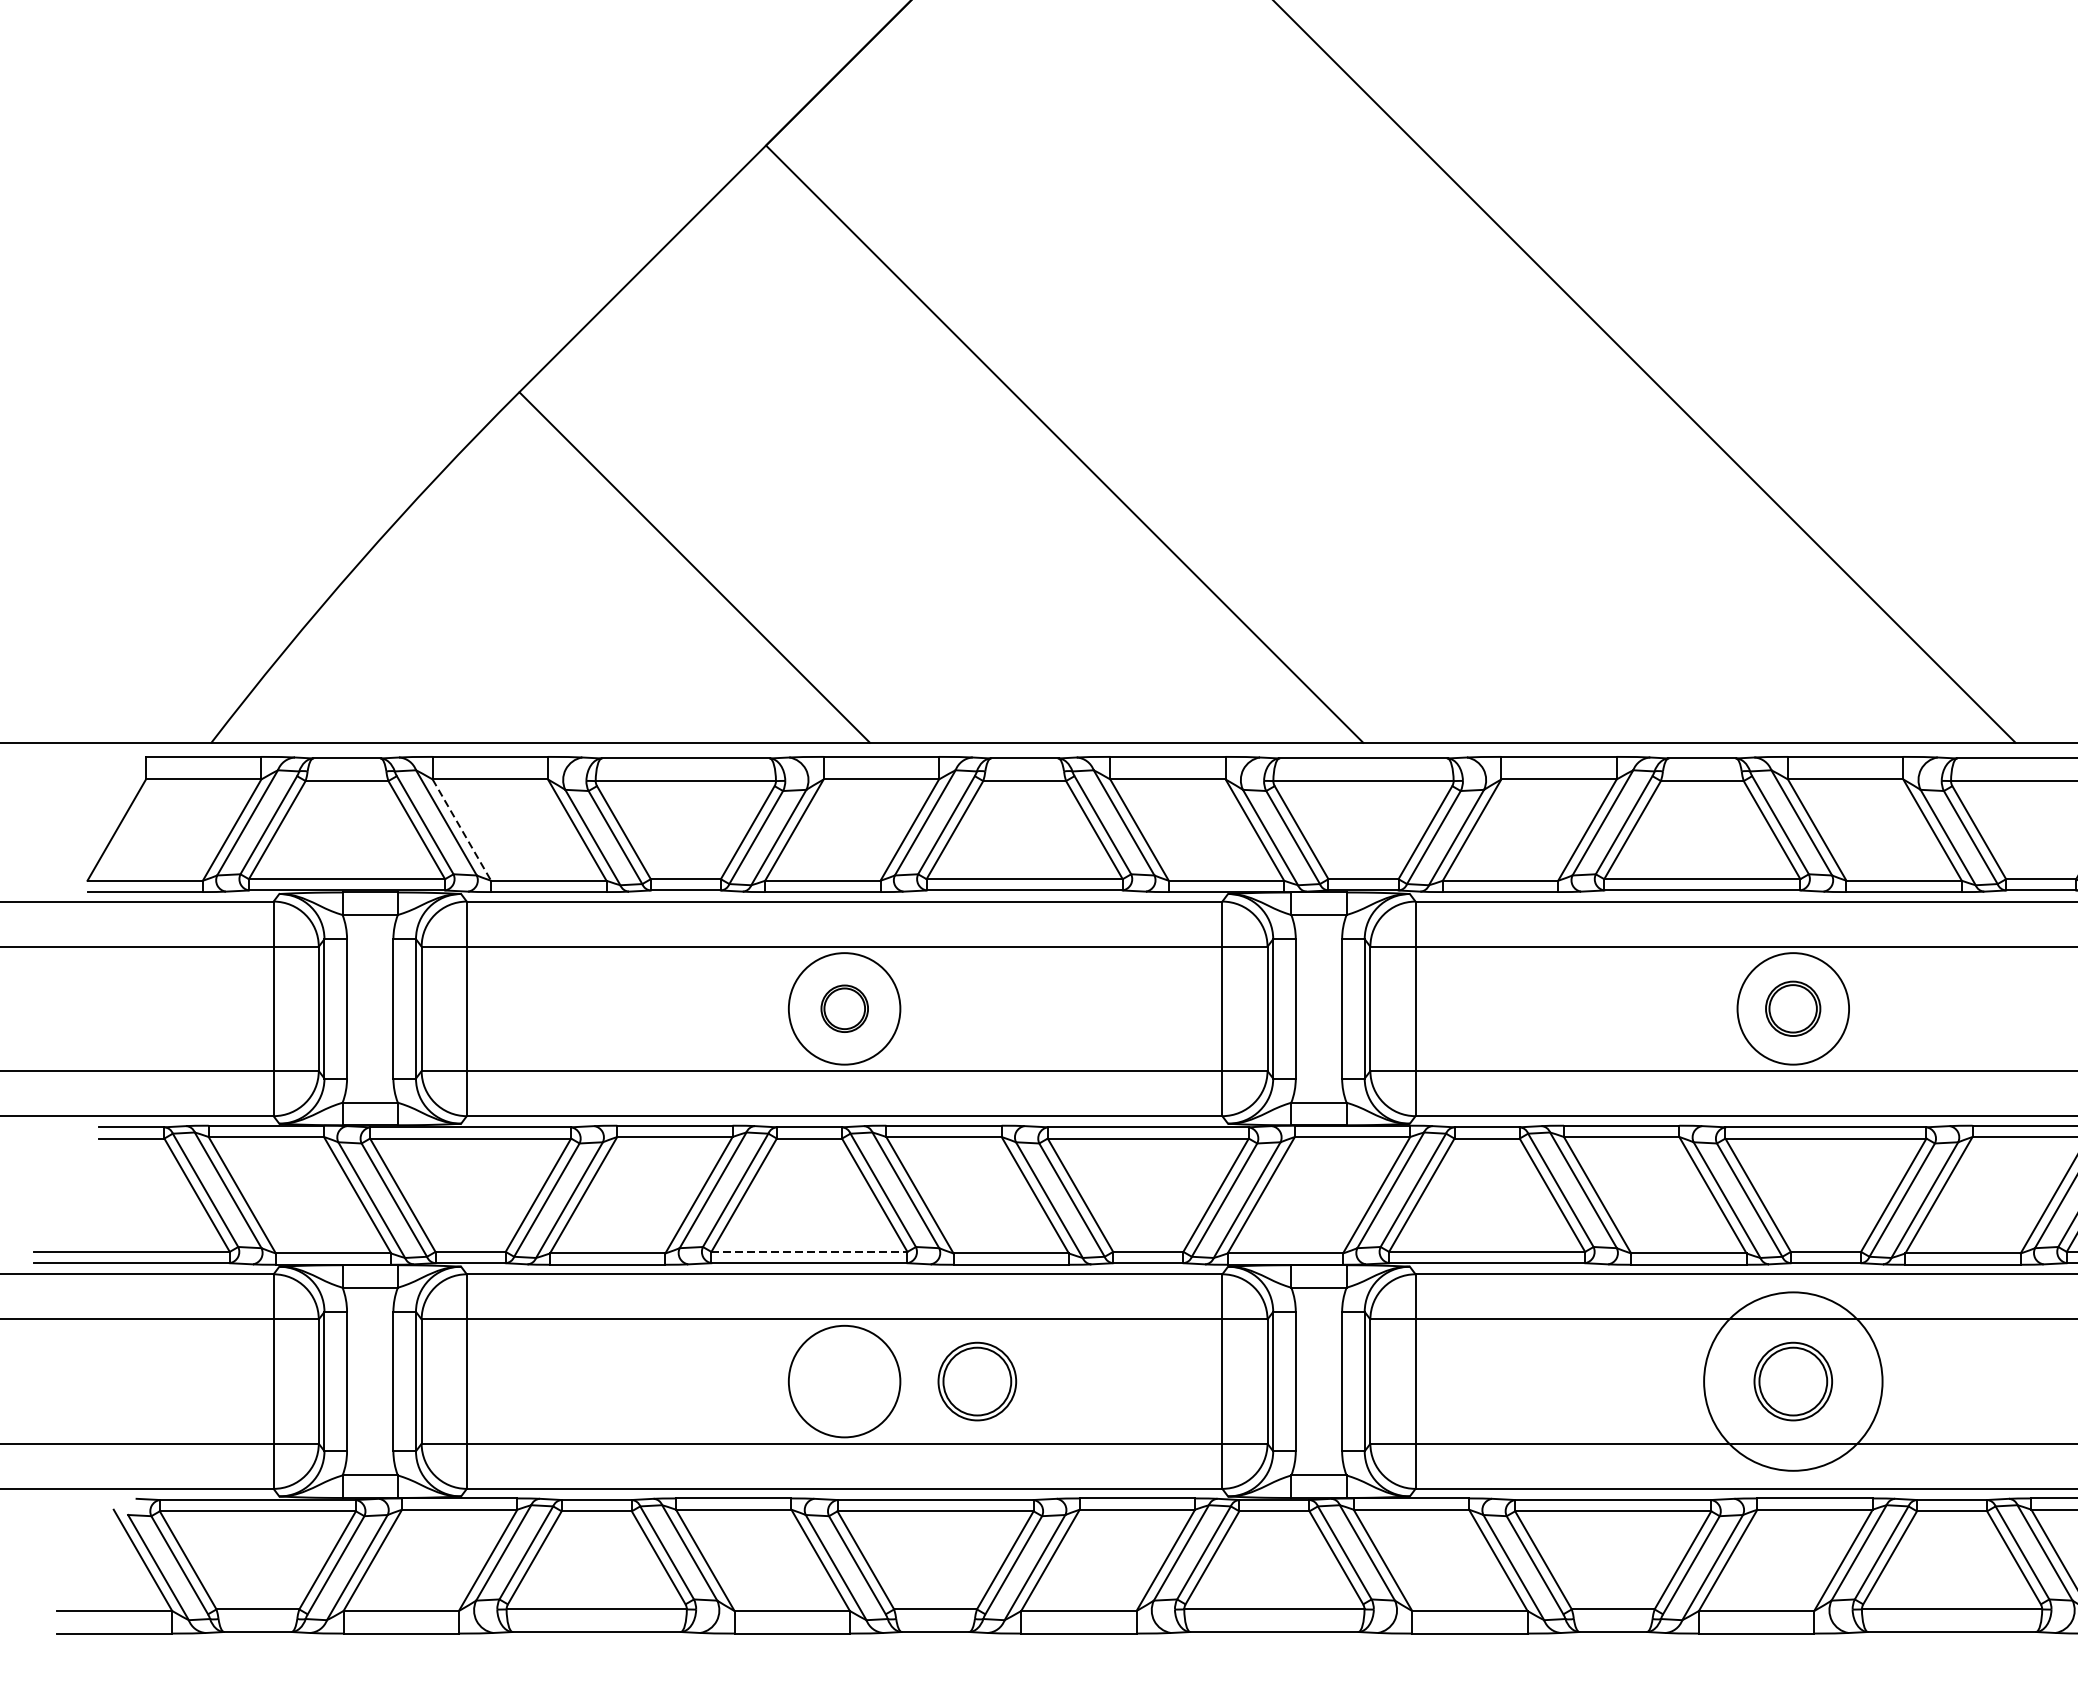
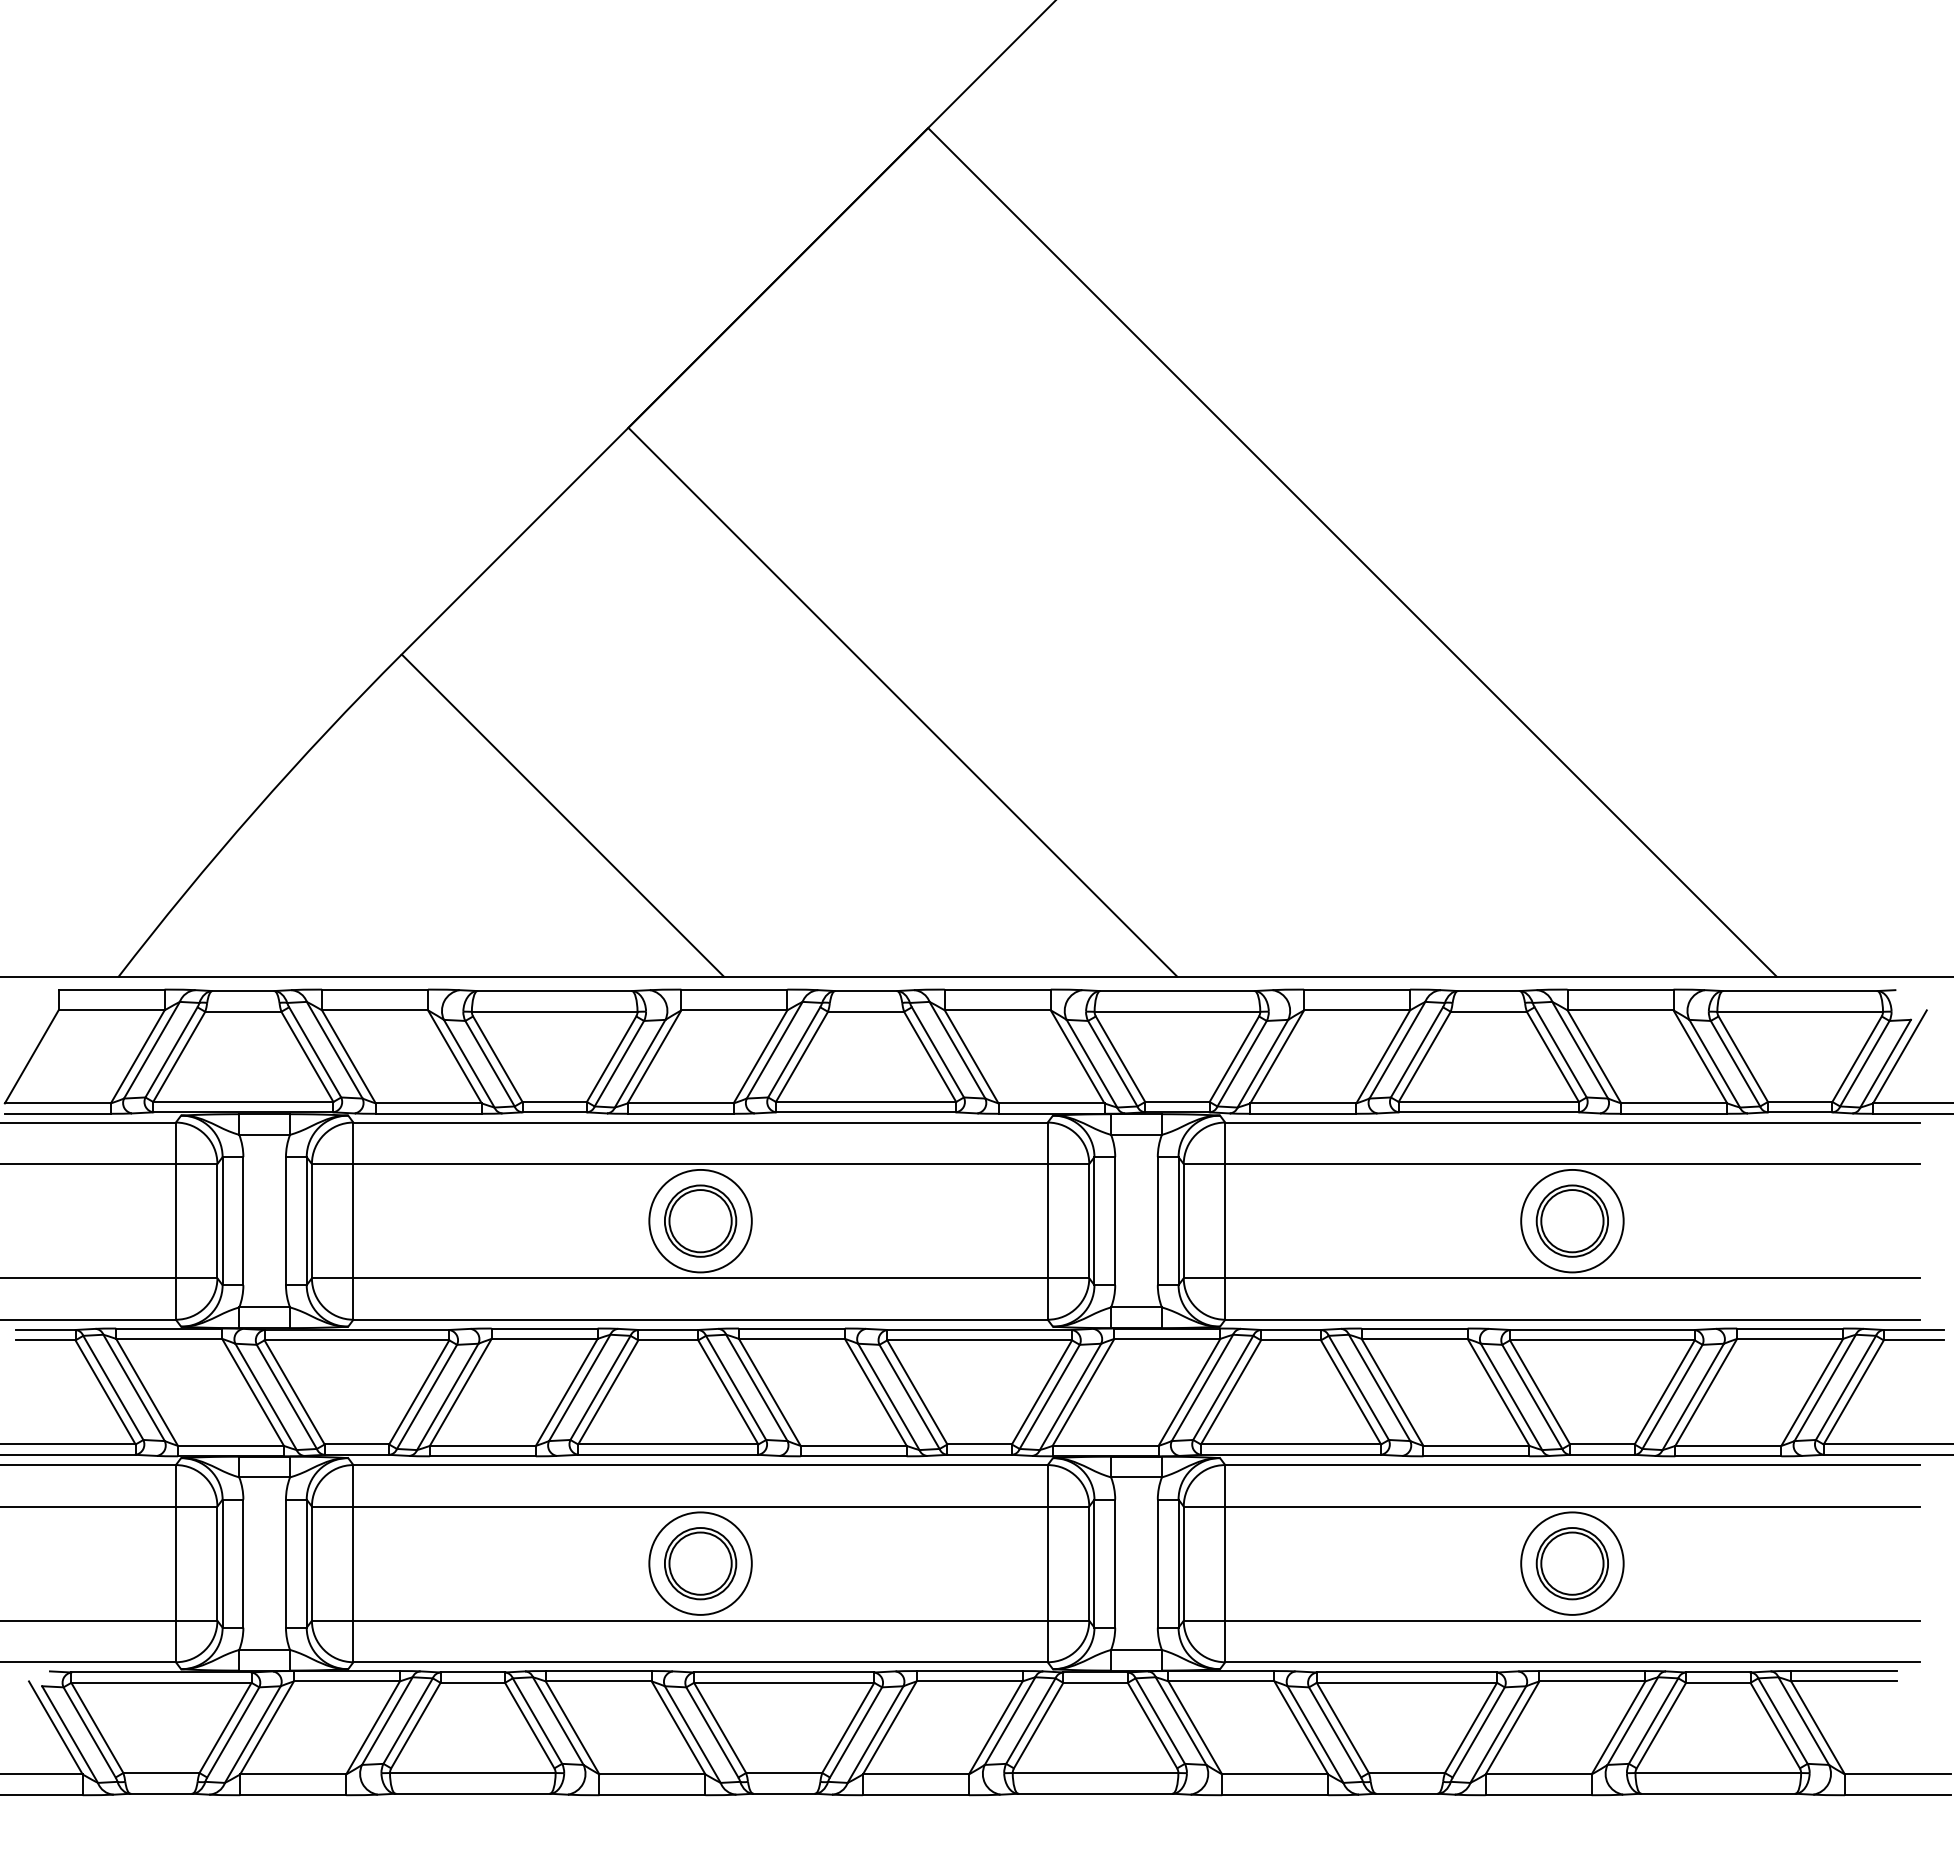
line: (461, 829) -> (348, 1056), dashed -> solid
part: (844, 1008) -> (700, 1220), size x1.67
part: (1792, 1008) -> (1571, 1220), size x1.43
line: (809, 1251) -> (668, 1444), dashed -> solid
part: (977, 1381) -> (700, 1563), moved
circle: (1793, 1381) -> (1572, 1563), size x0.62

